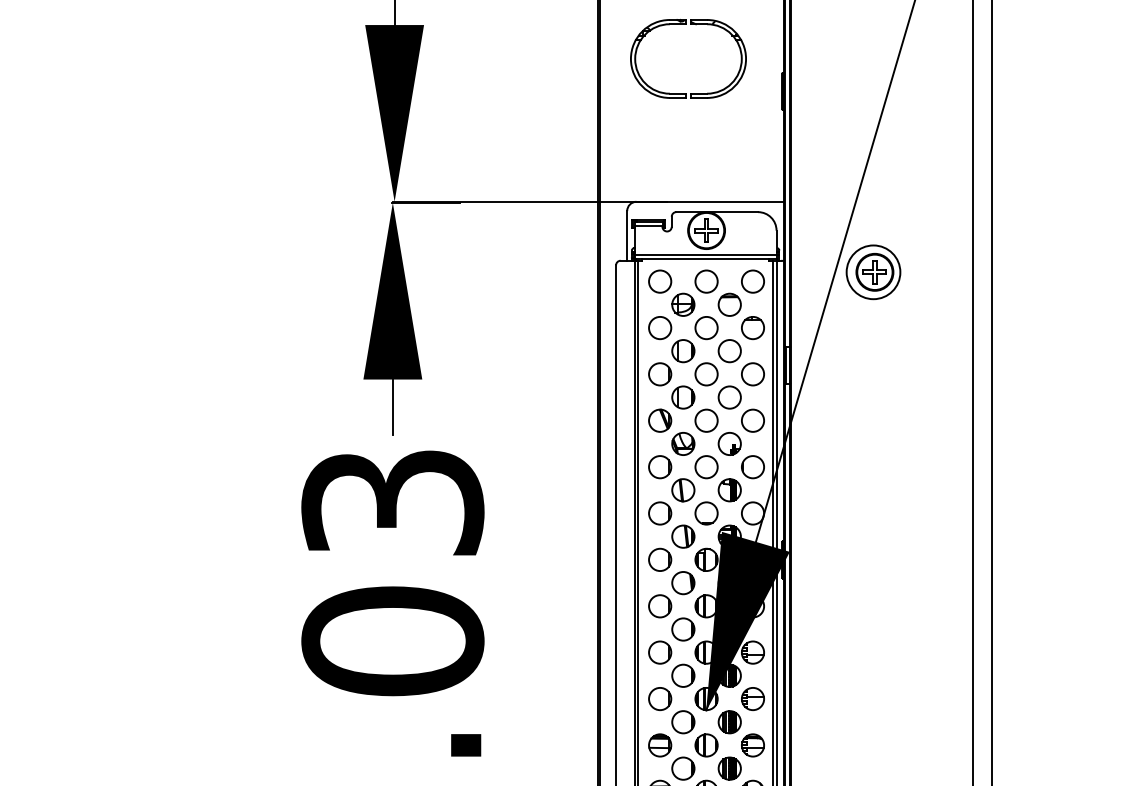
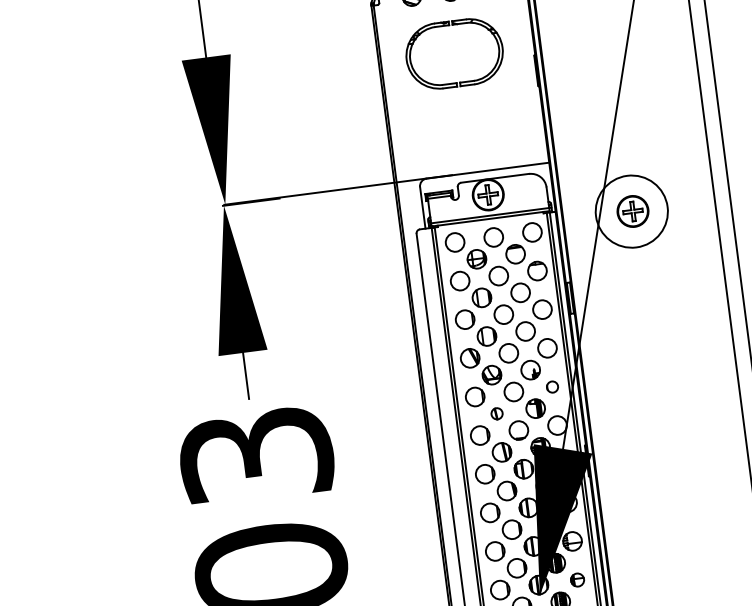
circle: (873, 272) -> (631, 211), size x1.6
circle: (752, 467) -> (552, 387), size x0.6
part: (683, 490) -> (497, 413), size x0.6
part: (752, 698) -> (577, 579), size x0.7

